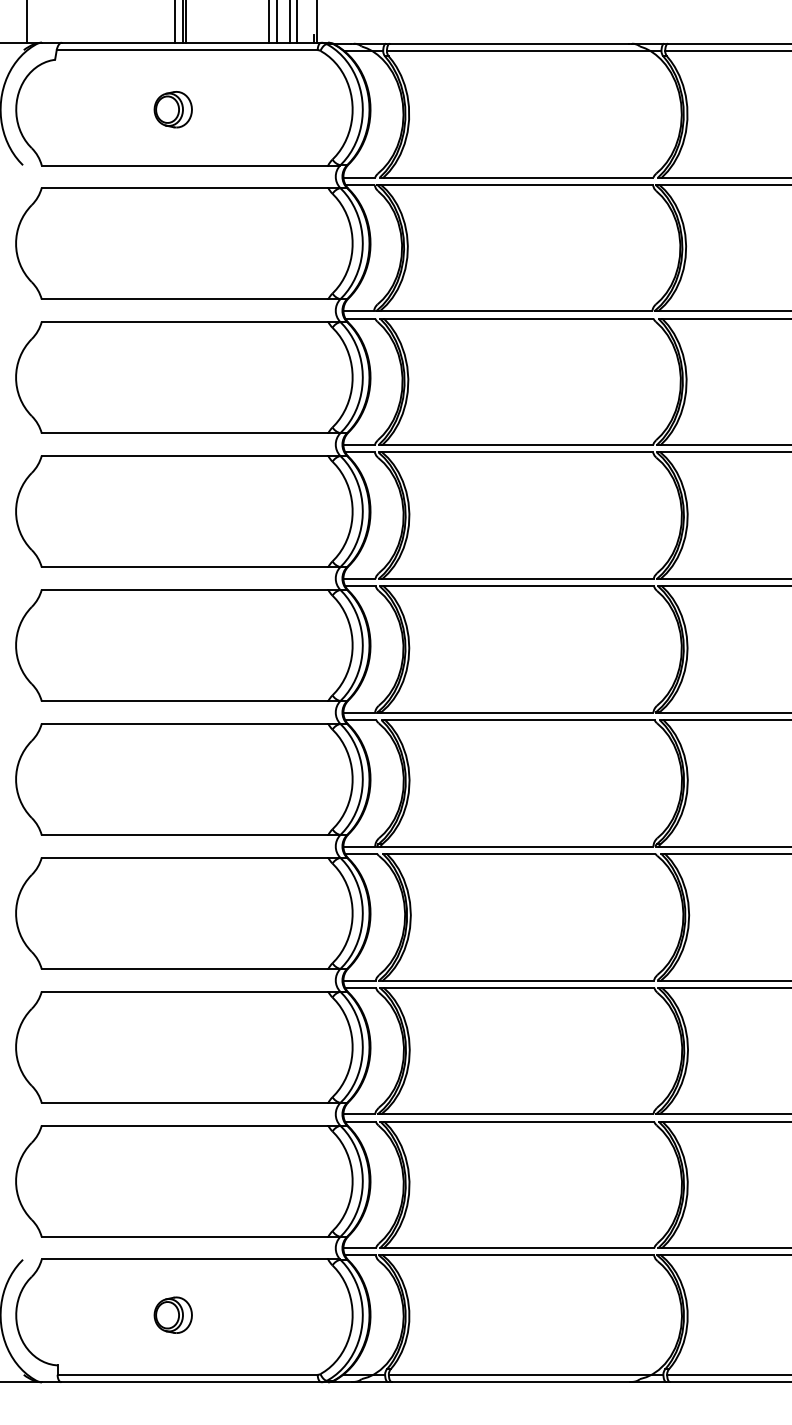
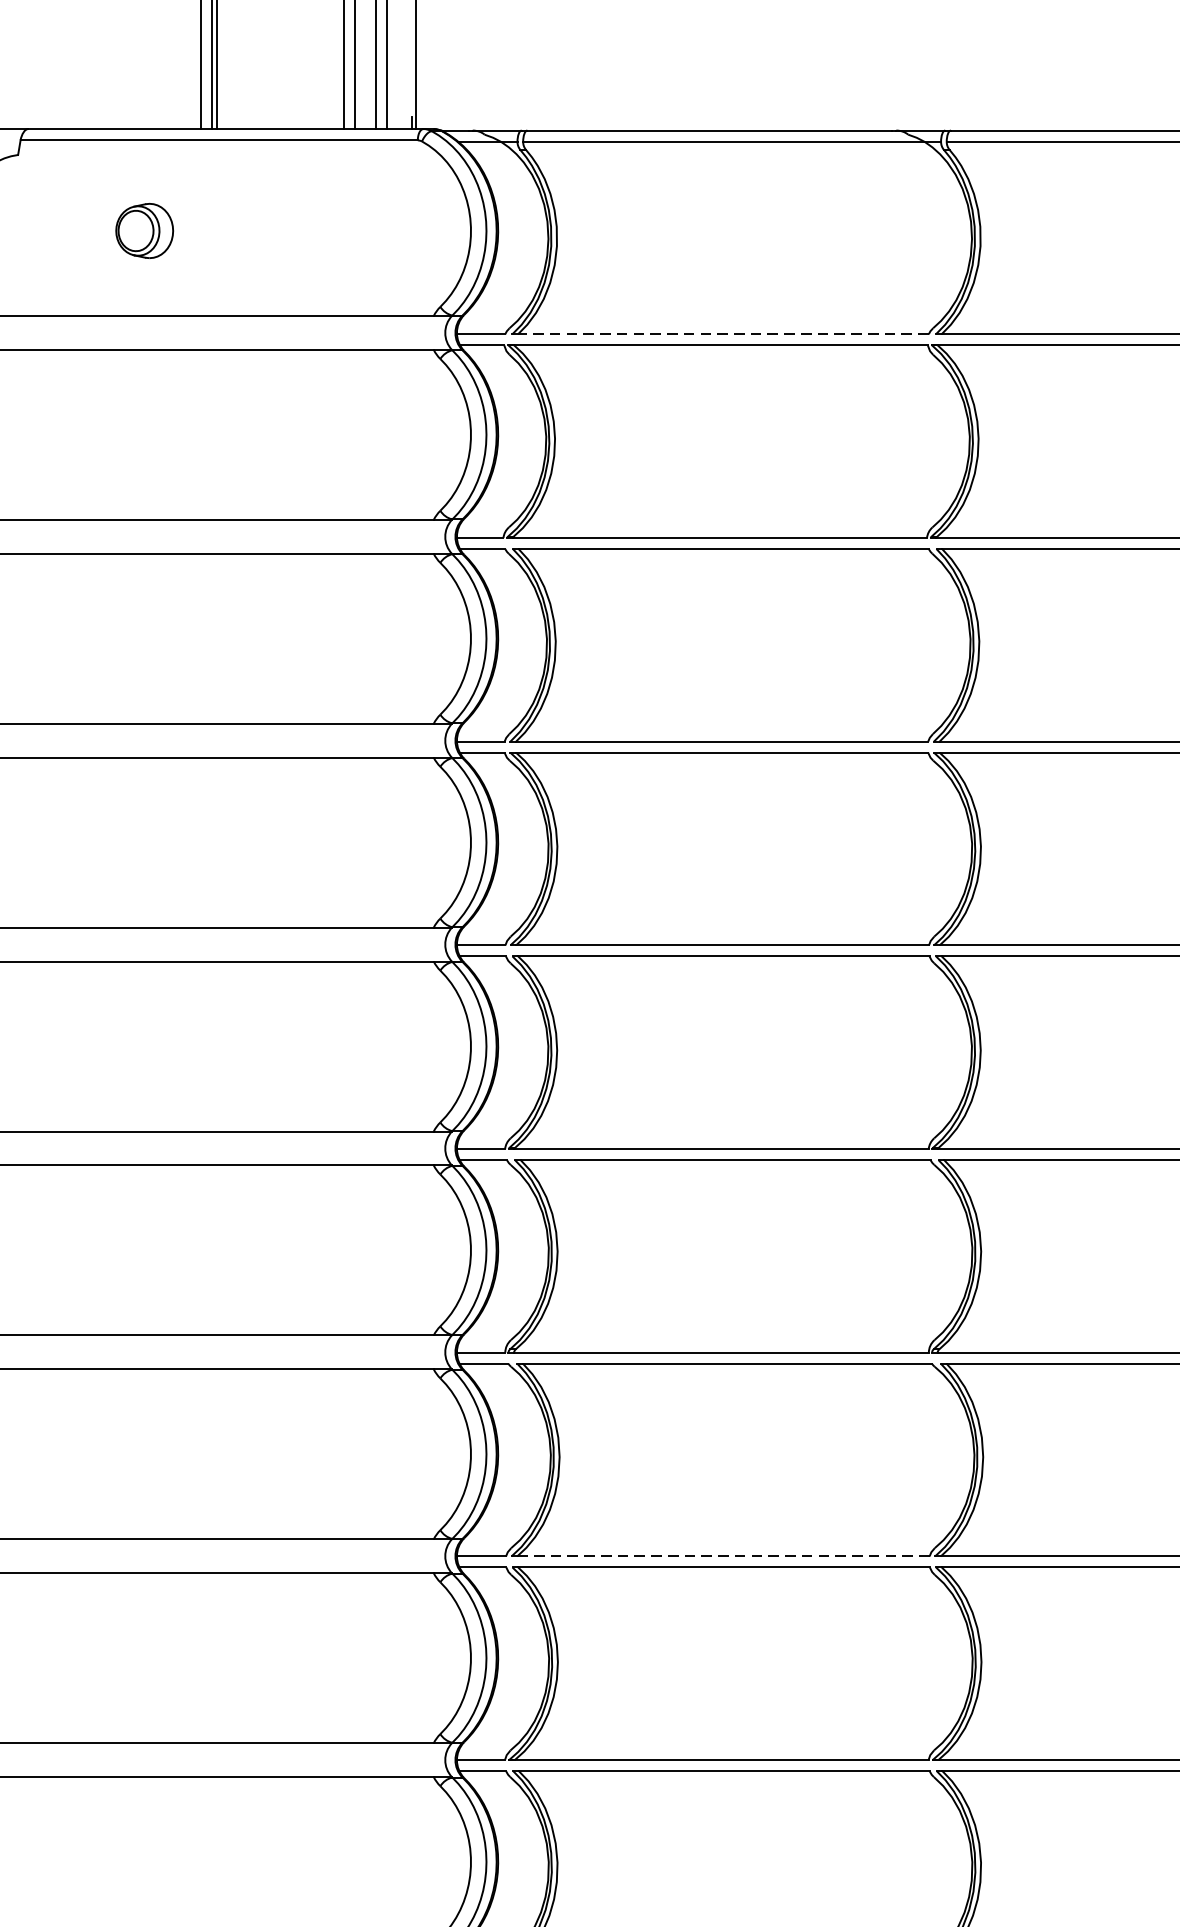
part: (172, 109) -> (143, 230), moved
line: (518, 177) -> (723, 334), solid -> dashed
line: (518, 980) -> (723, 1556), solid -> dashed

